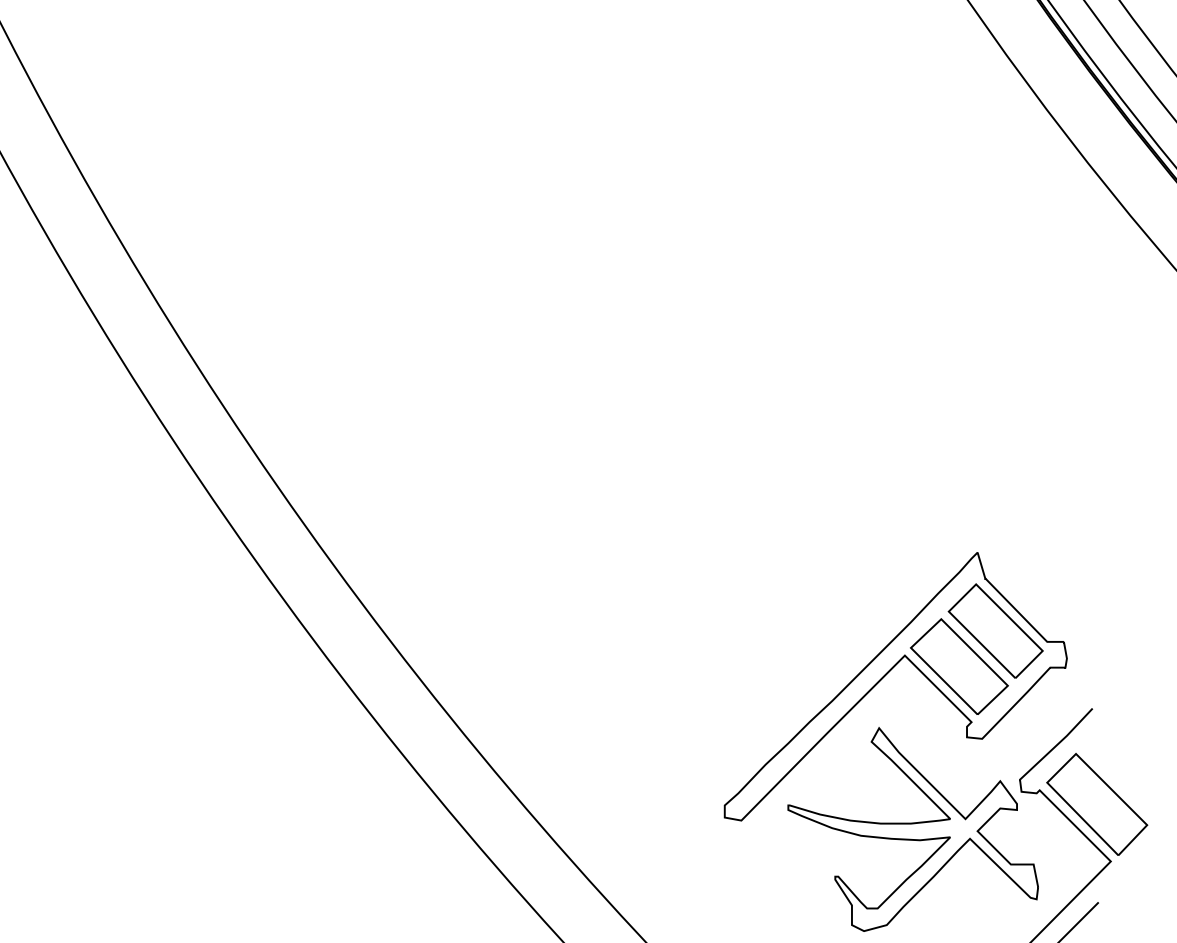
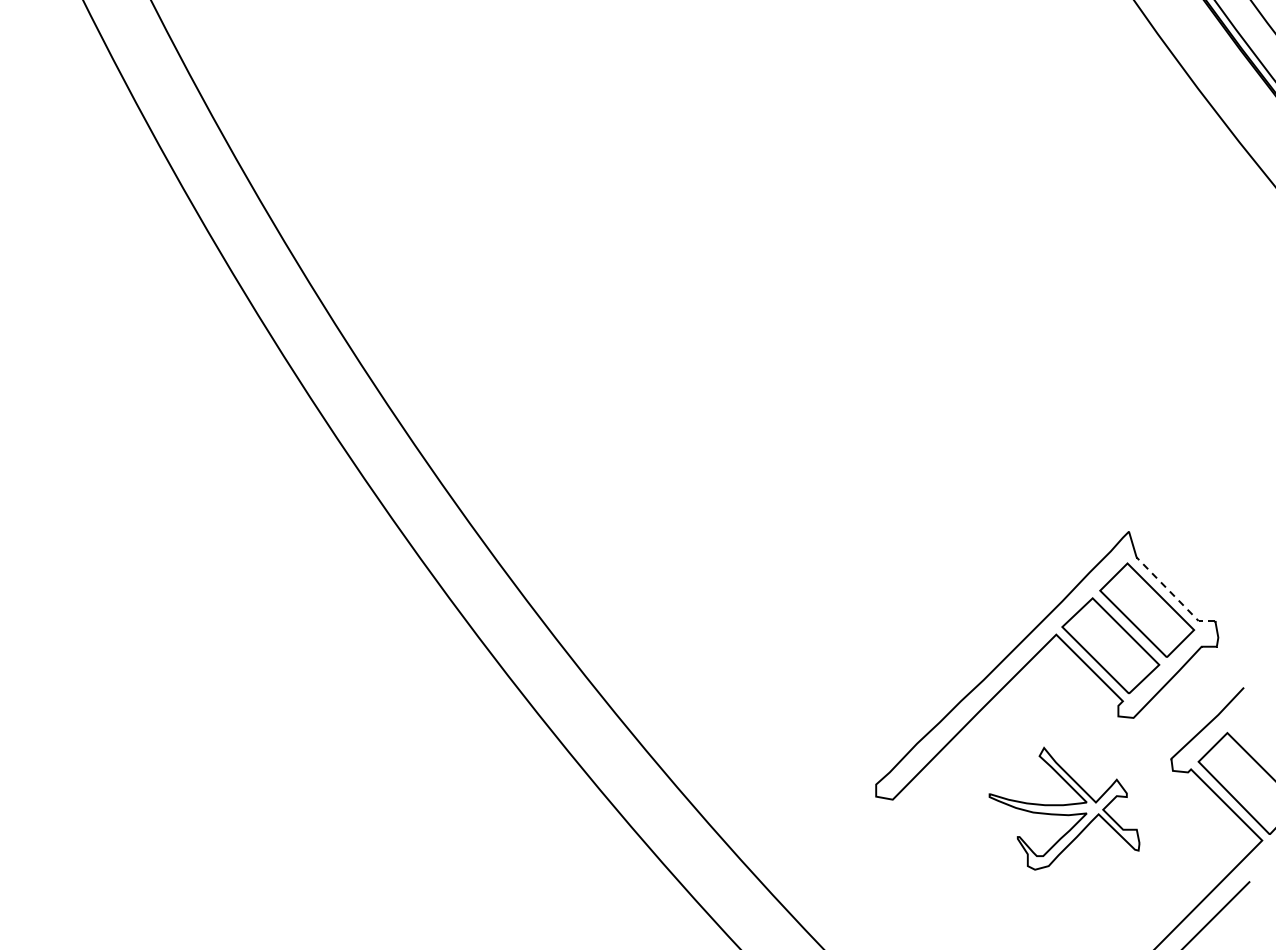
line: (1021, 615) -> (1172, 594), solid -> dashed
part: (913, 829) -> (1064, 808), size x0.6

